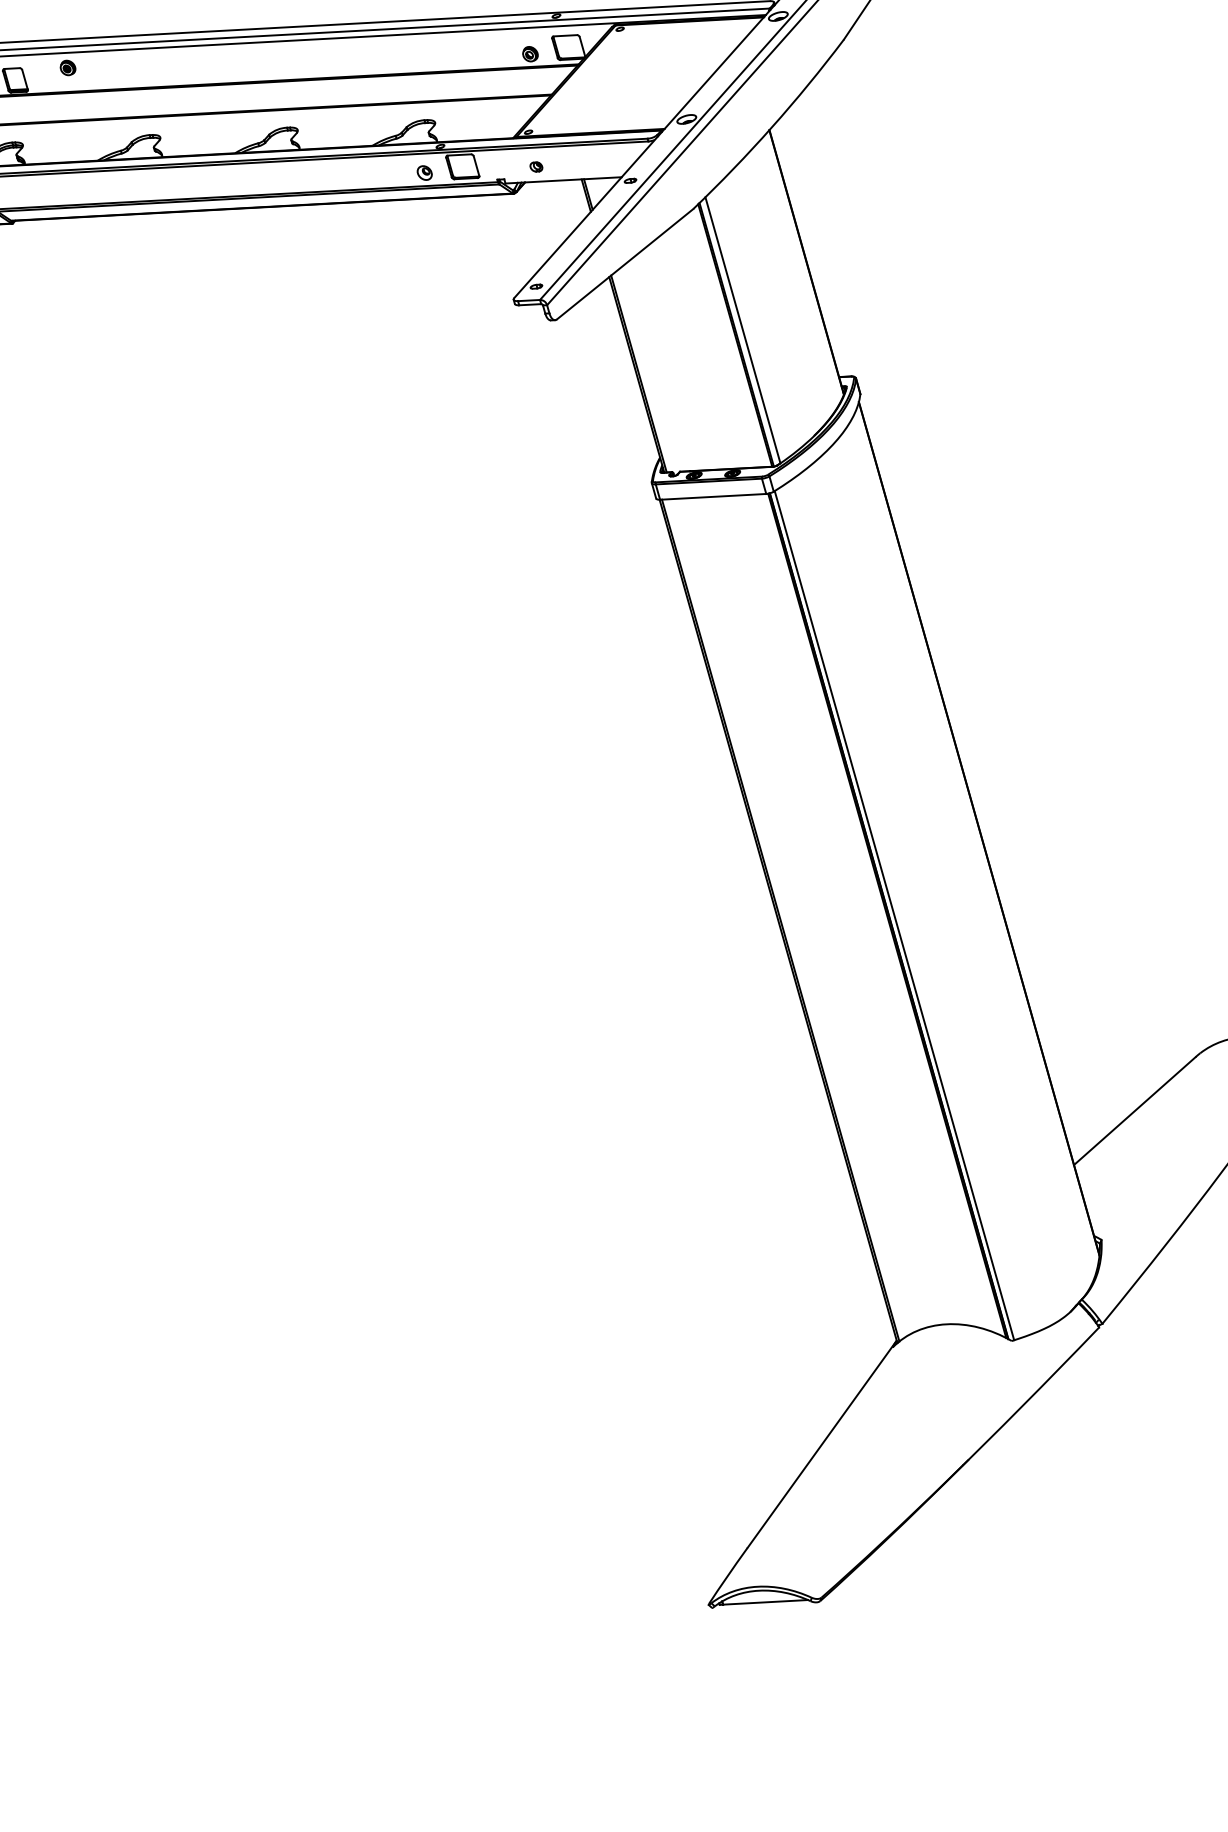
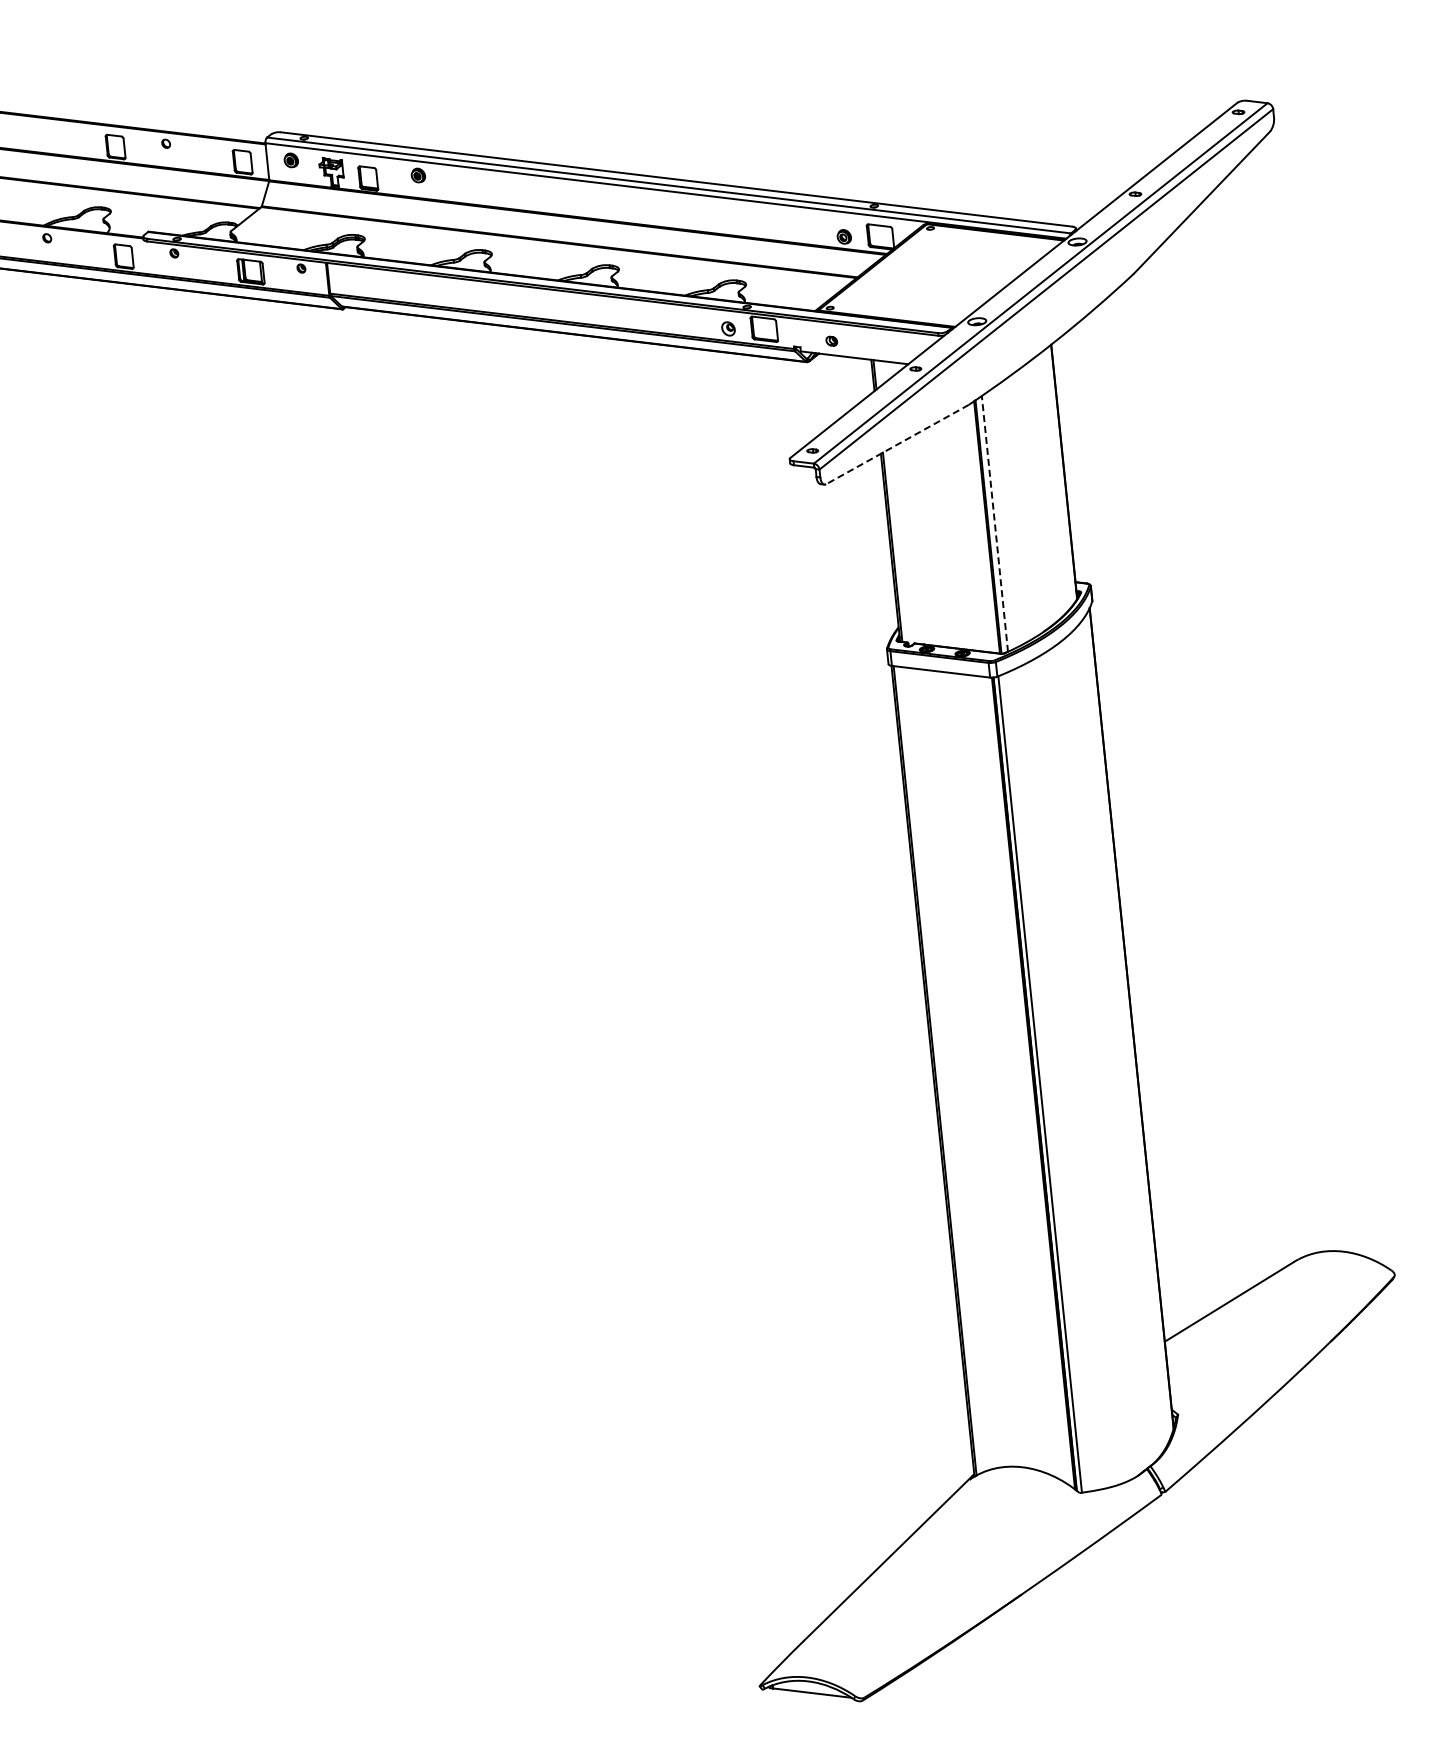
line: (625, 264) -> (897, 444), solid -> dashed
line: (742, 329) -> (994, 523), solid -> dashed

